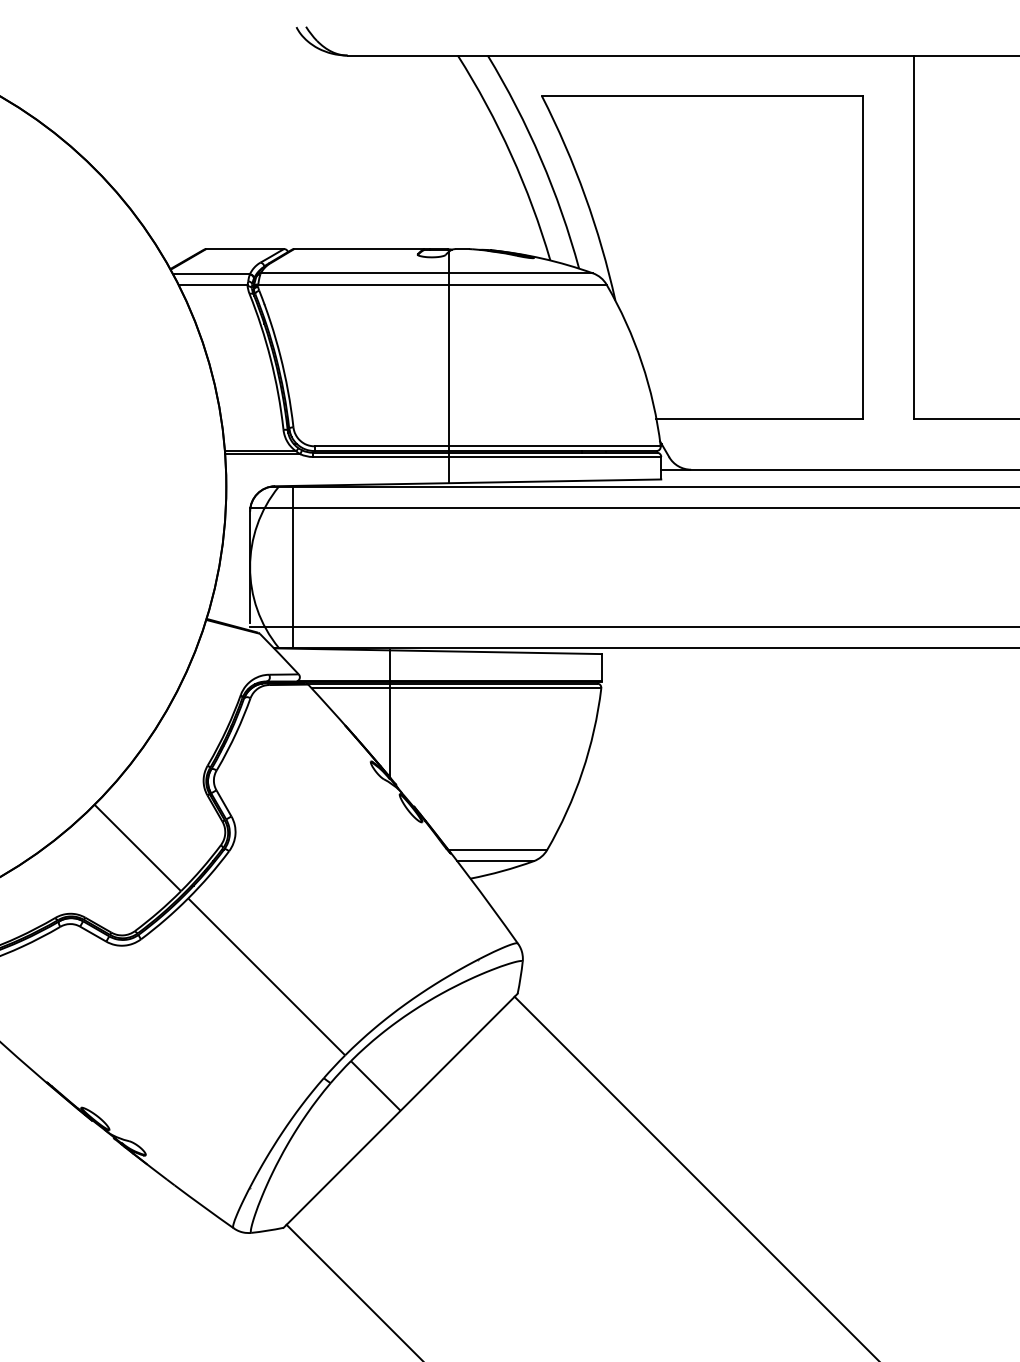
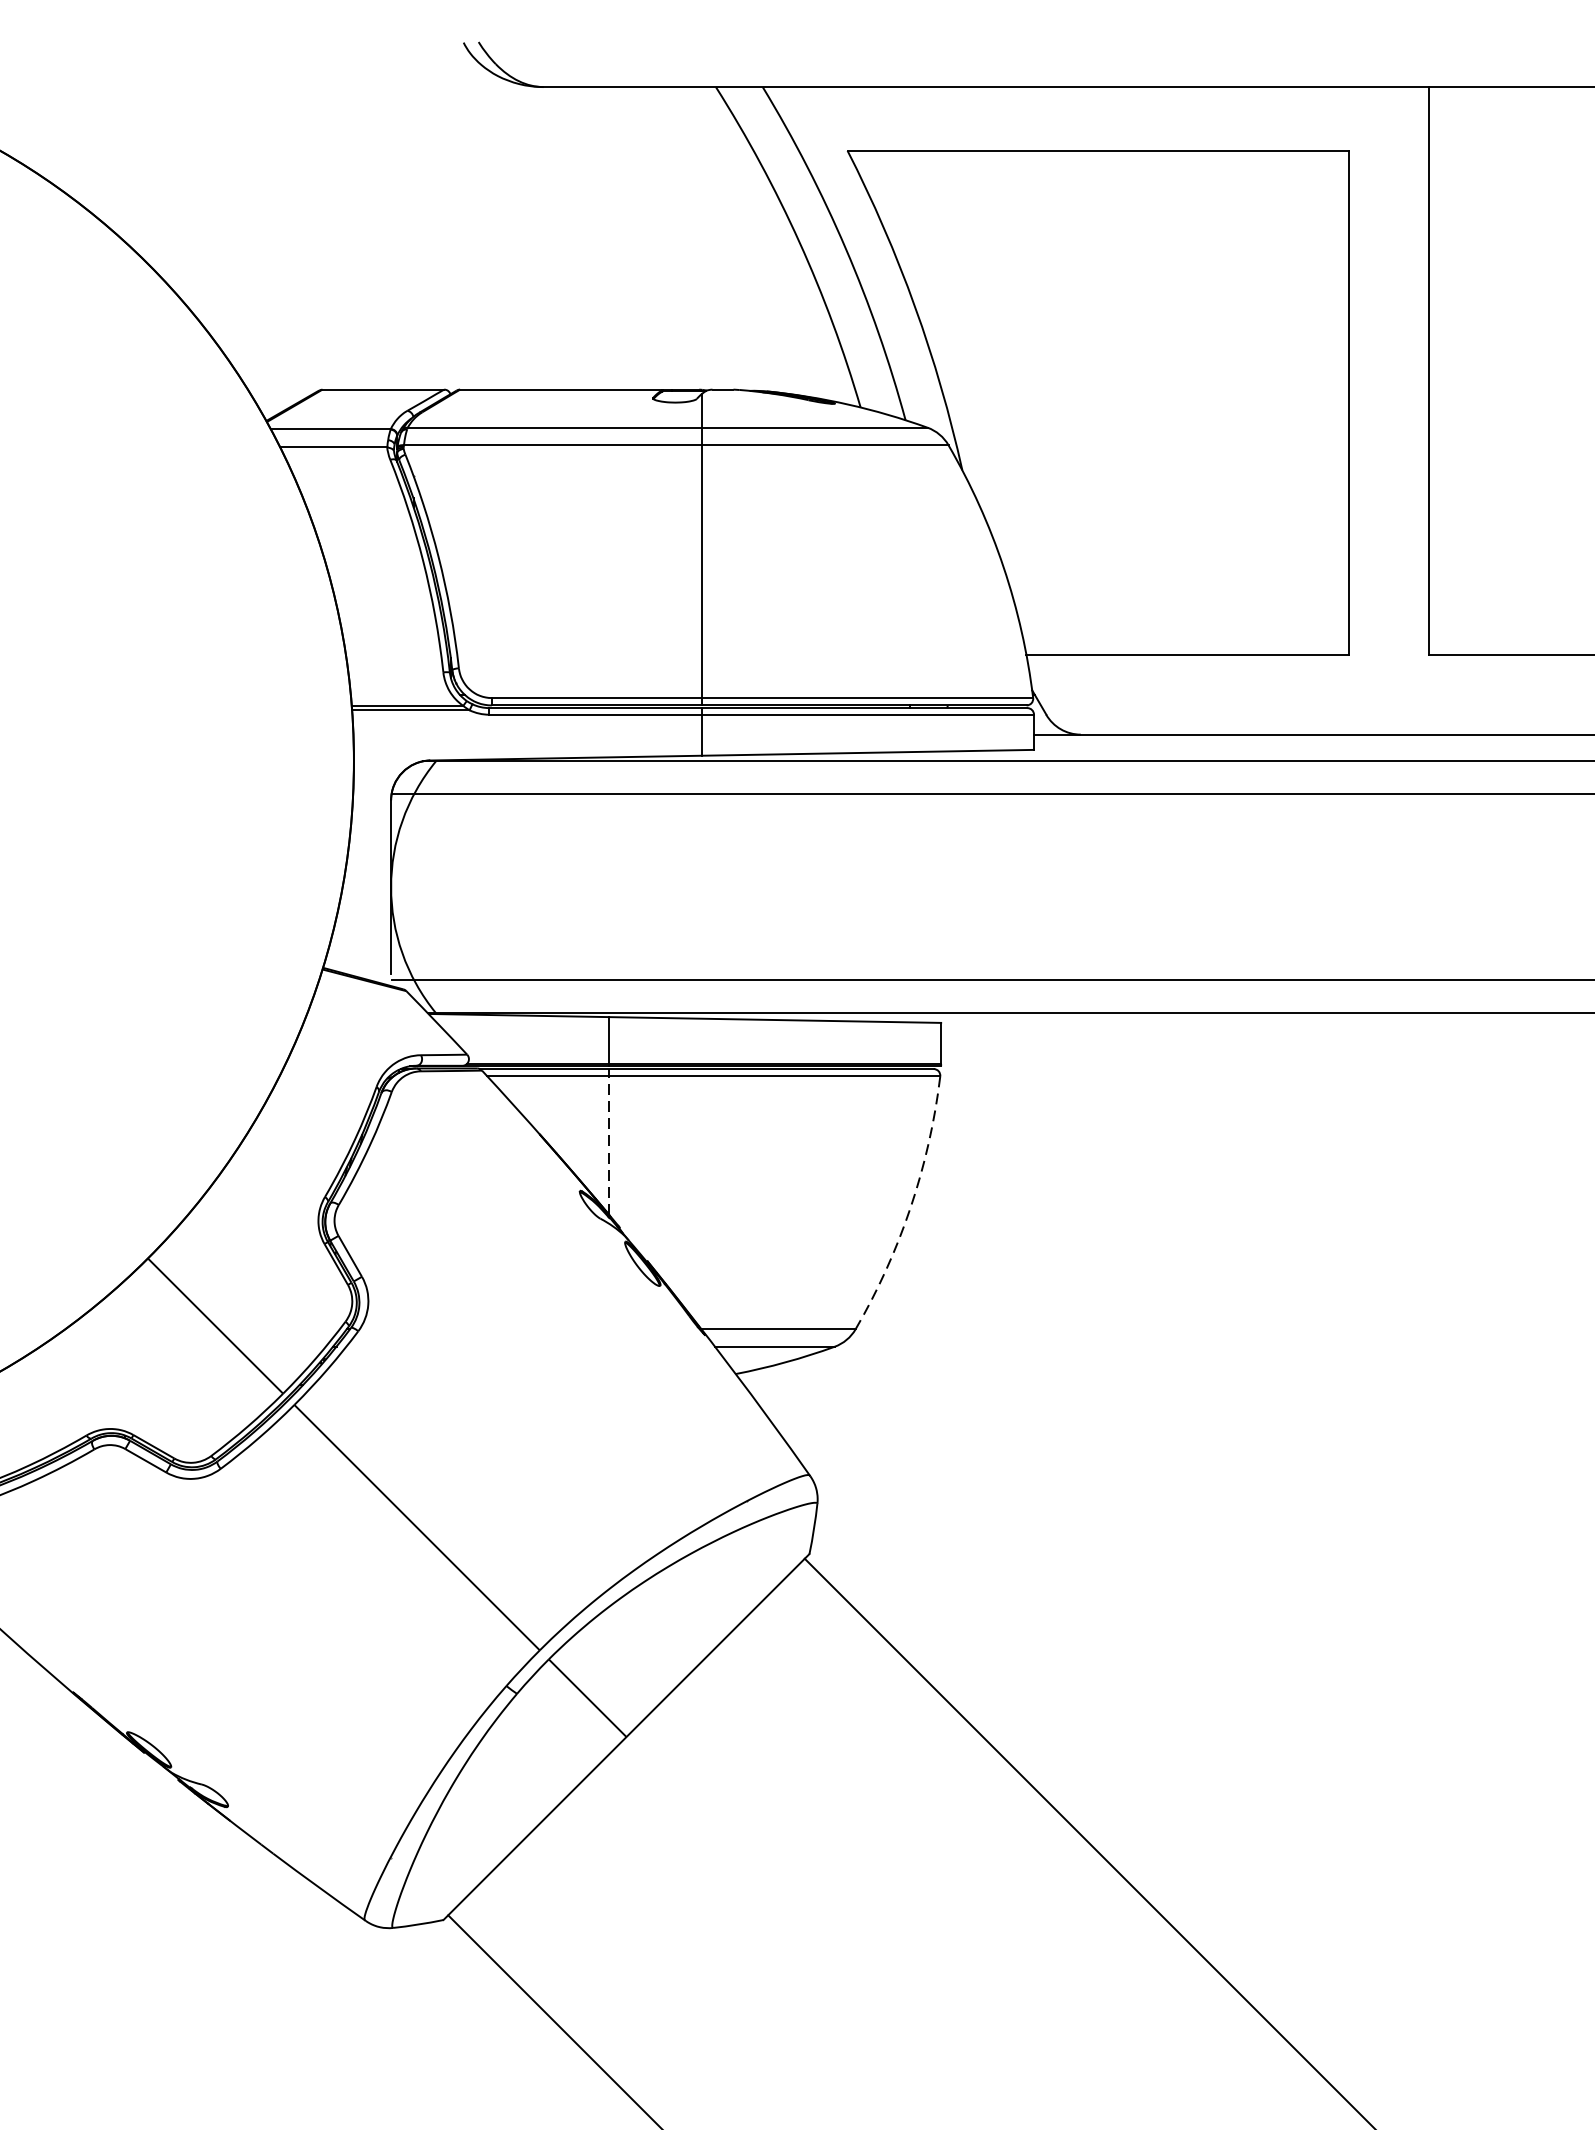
line: (292, 566) -> (457, 885), removed
line: (389, 730) -> (609, 1142), solid -> dashed
arc: (582, 771) -> (910, 1206), solid -> dashed

